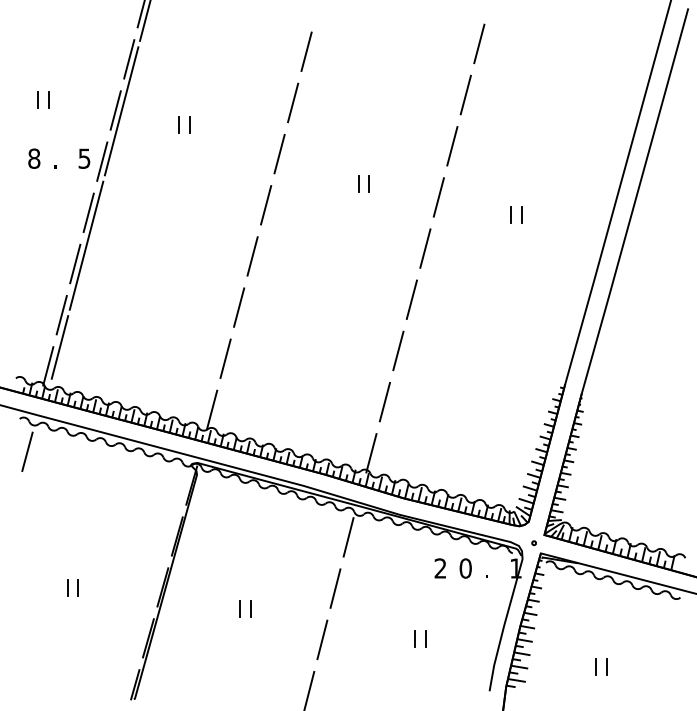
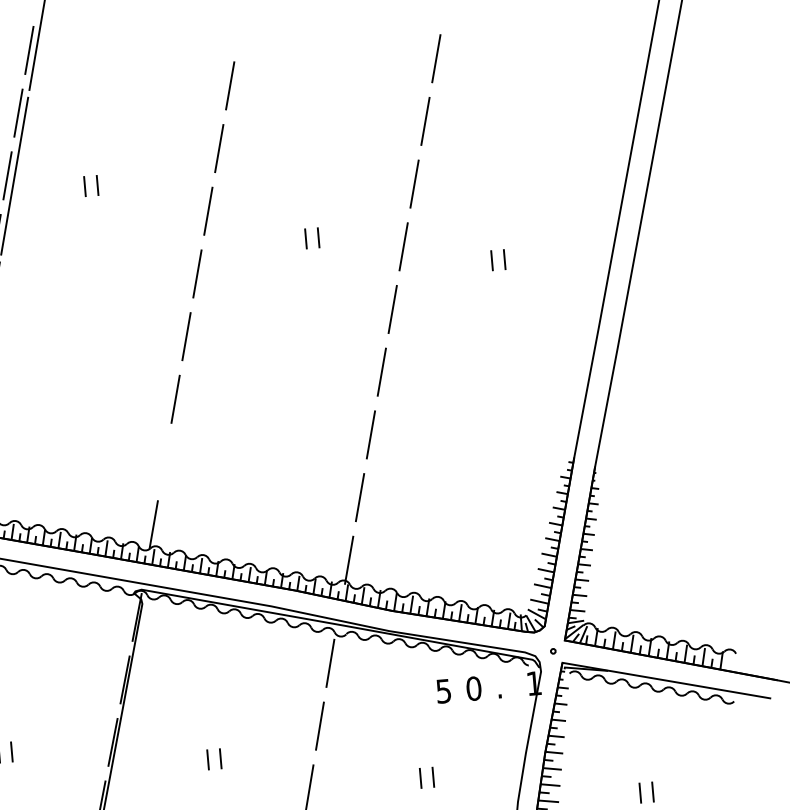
line: (225, 358) -> (164, 461), removed
text: (440, 568) -> (443, 691), 2 -> 5

